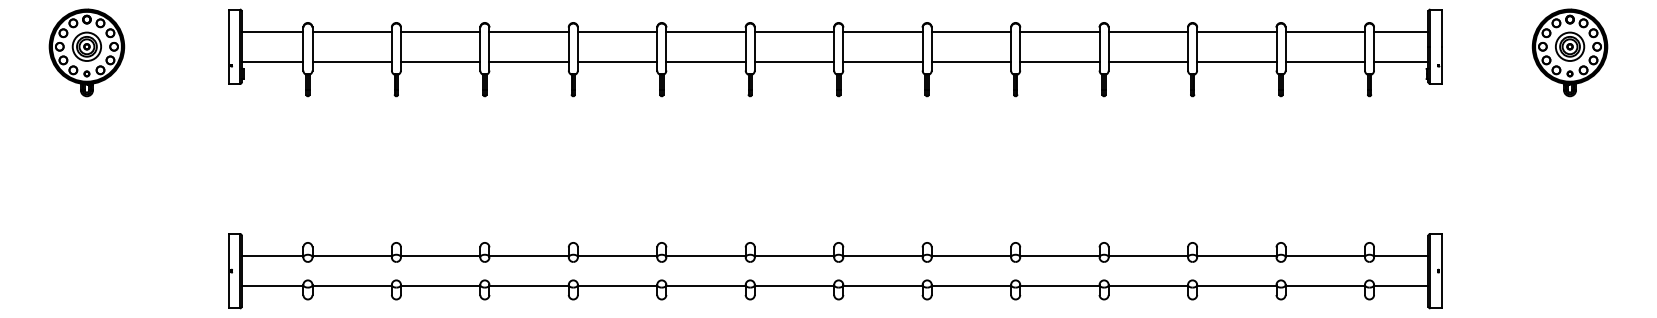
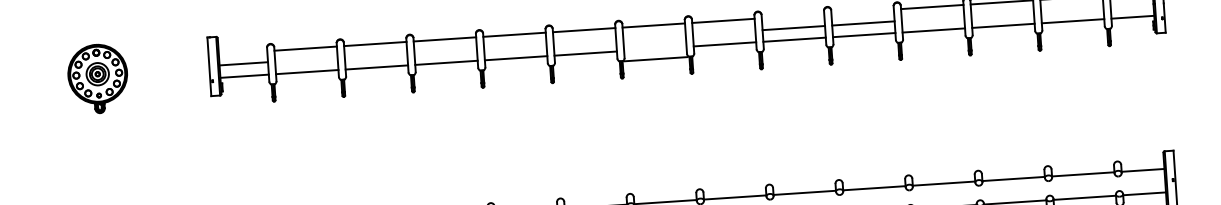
line: (272, 31) -> (243, 63), moved
line: (971, 31) -> (793, 27), moved
line: (1059, 31) -> (863, 23), moved
line: (794, 61) -> (656, 59), moved

